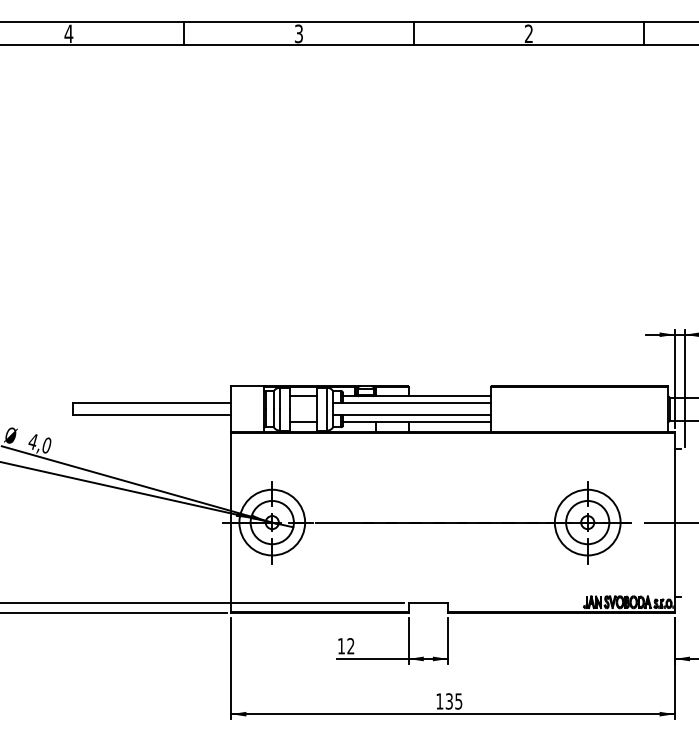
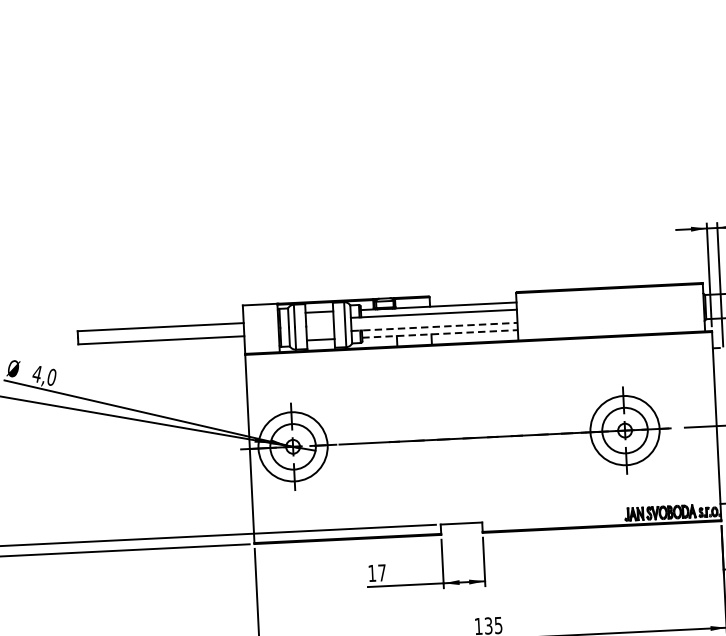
line: (411, 415) -> (434, 326), solid -> dashed
line: (416, 422) -> (439, 334), solid -> dashed
text: (350, 646) -> (381, 573), 12 -> 17

